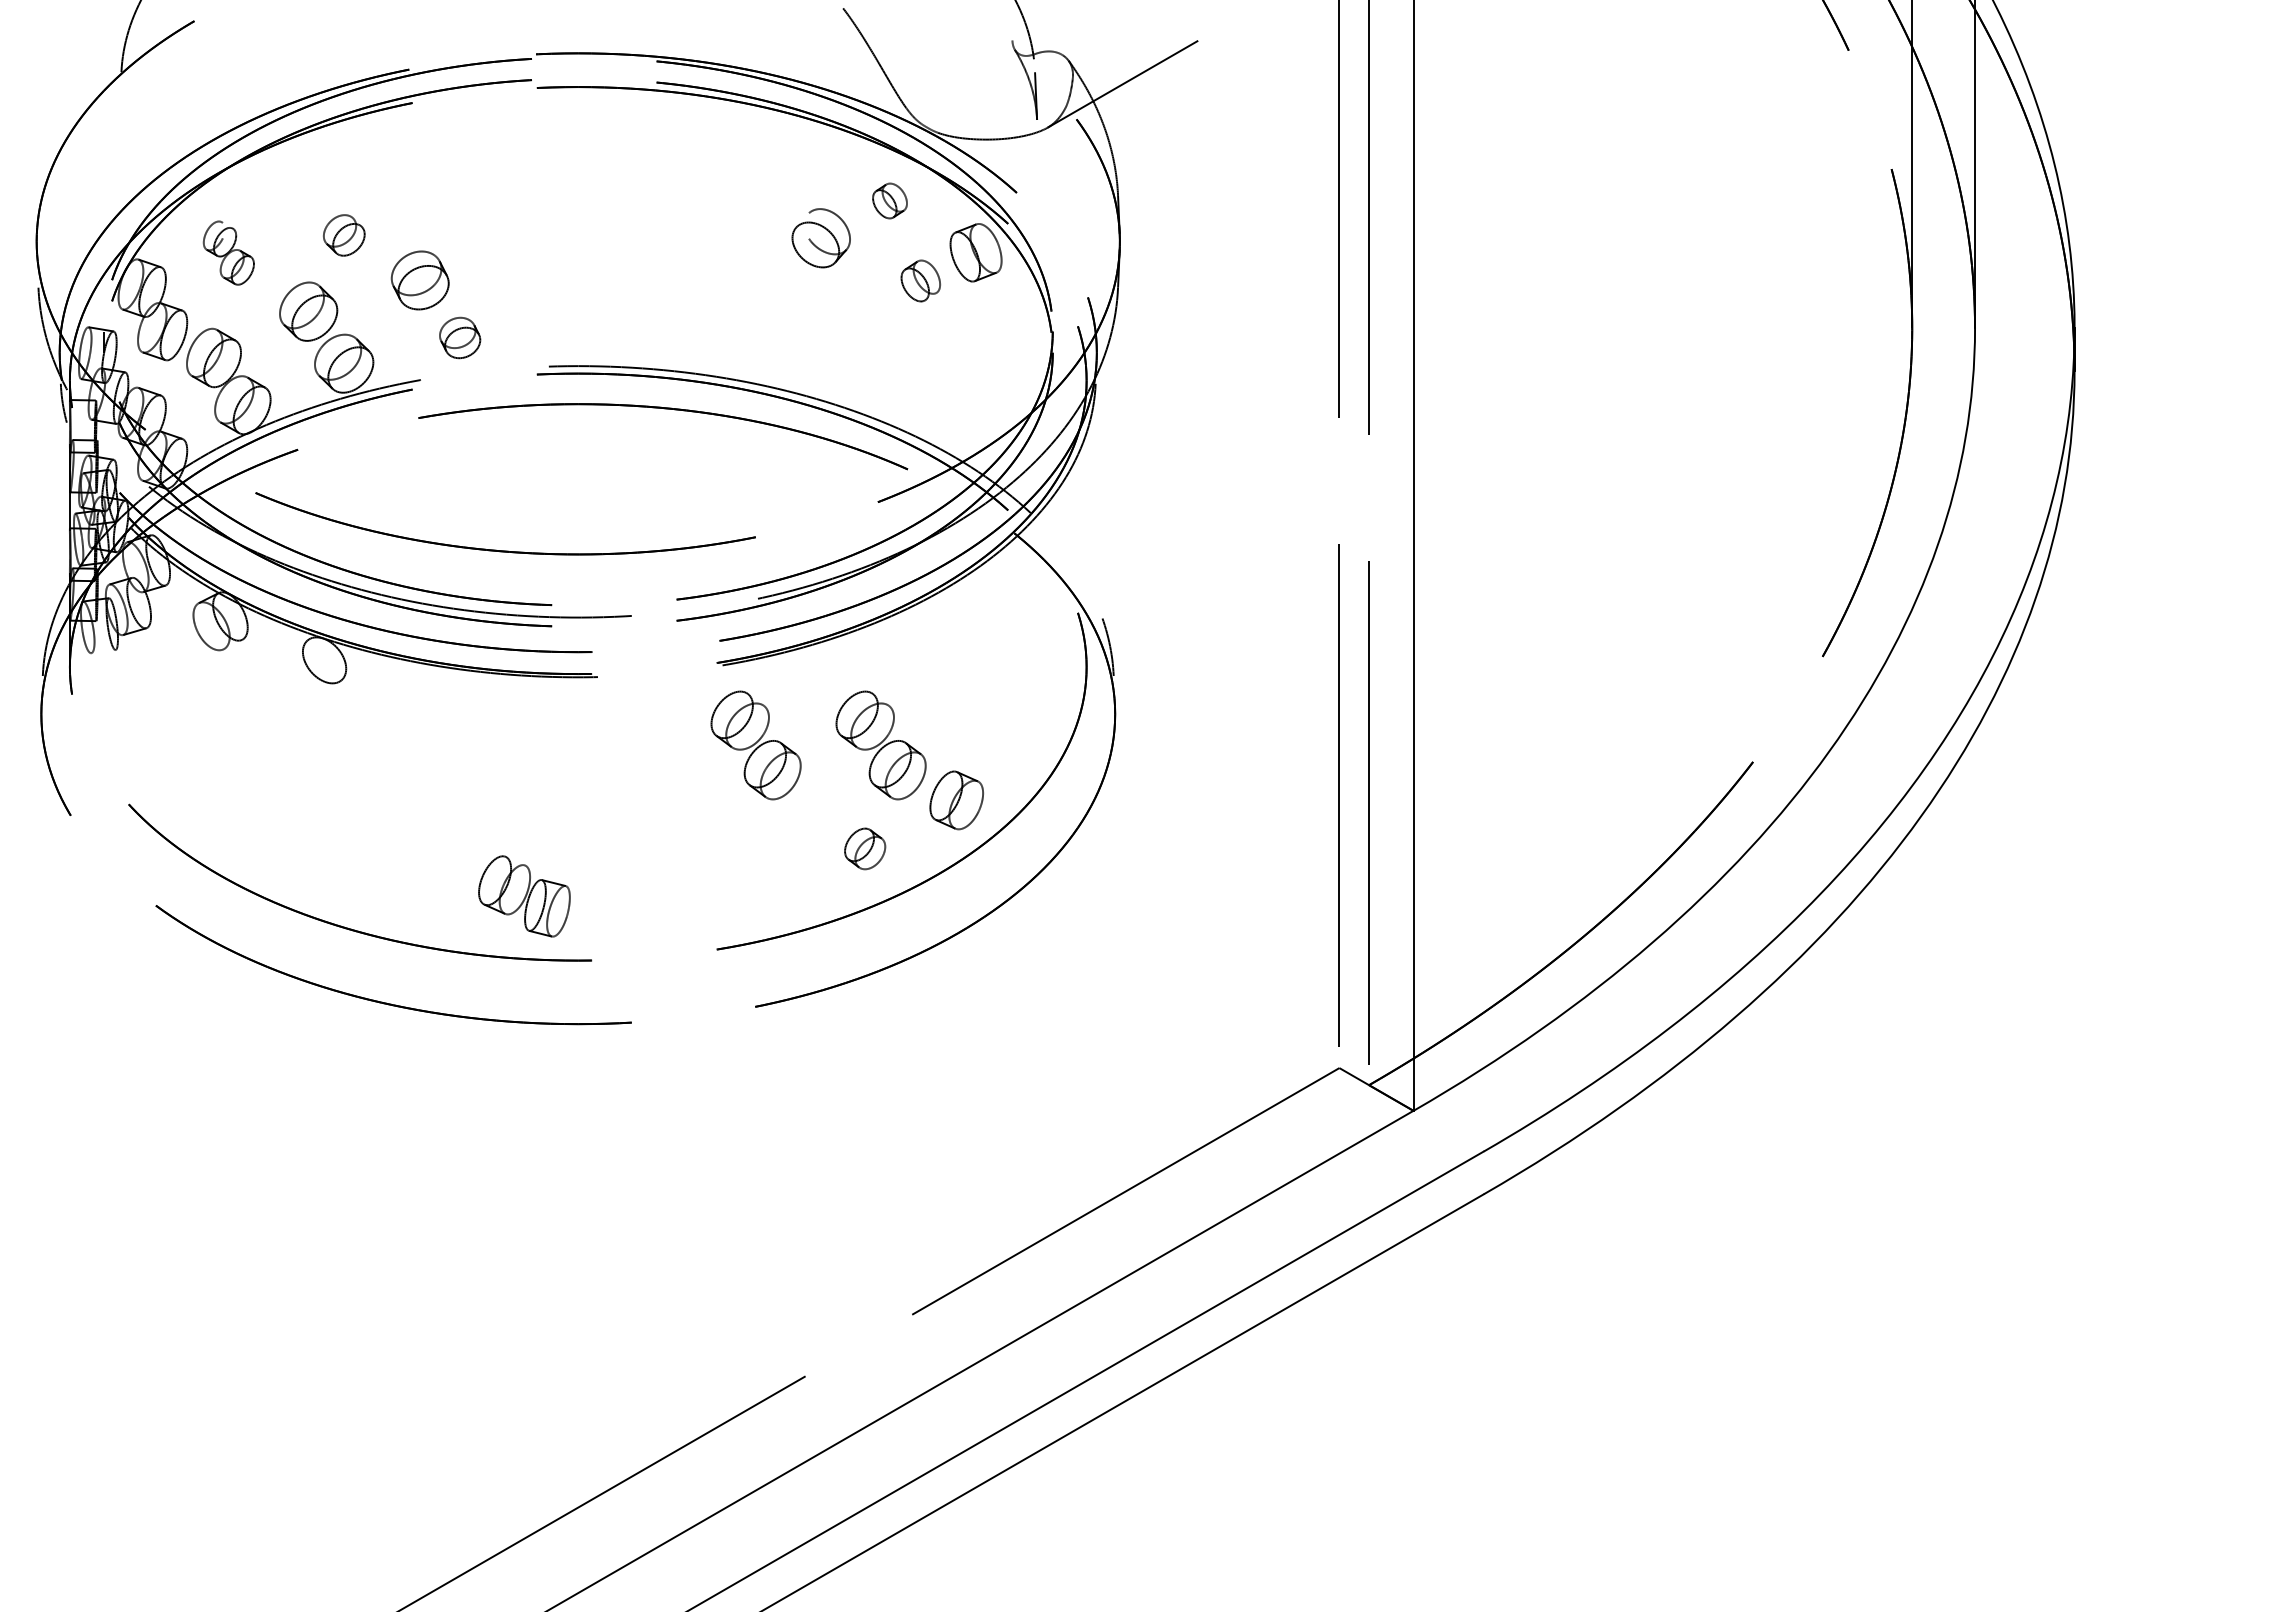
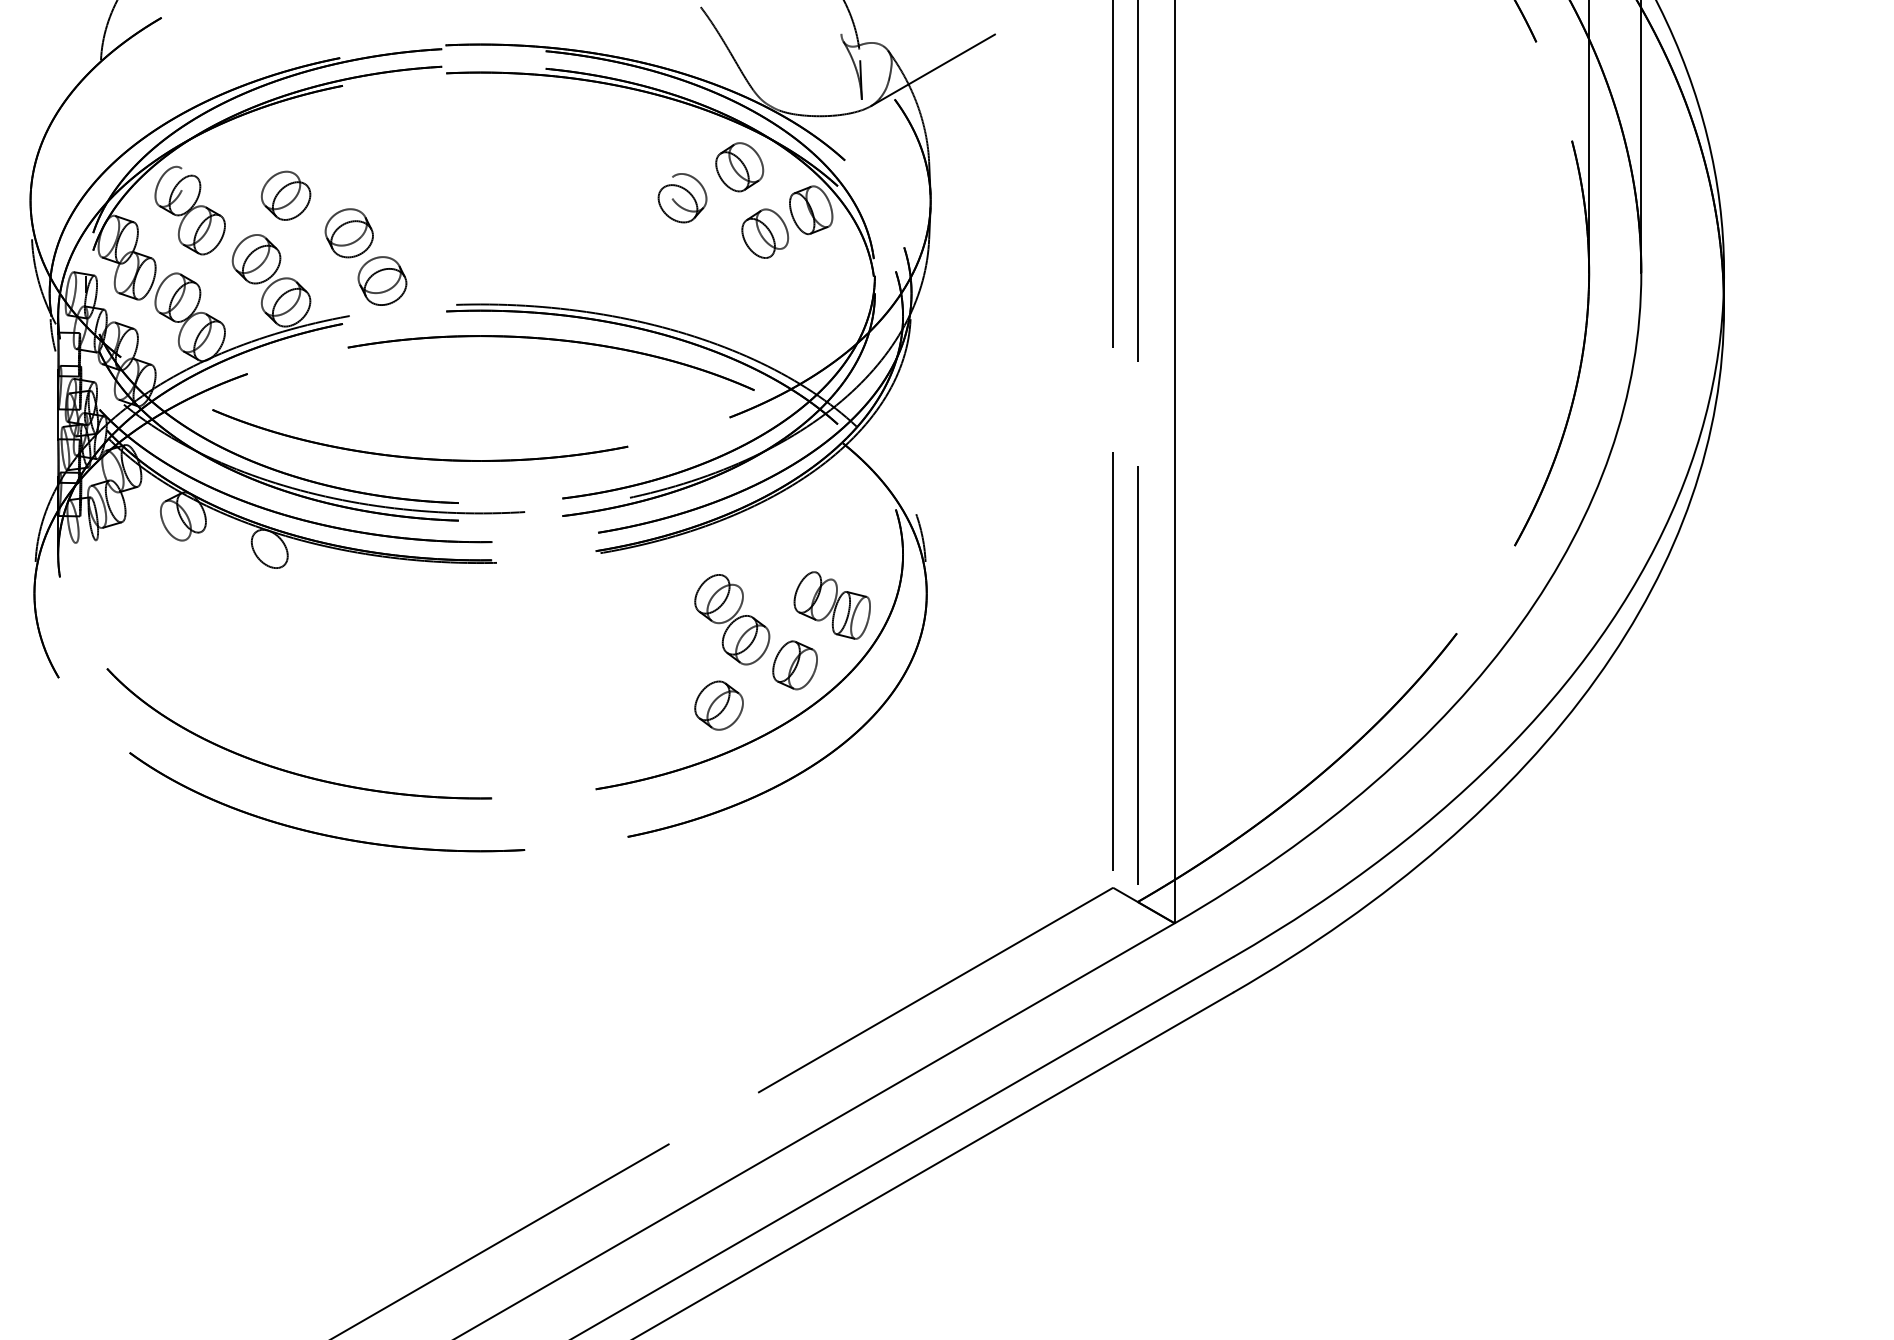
part: (889, 200) -> (739, 166), size x1.67
part: (344, 235) -> (286, 195), size x1.43
part: (228, 252) -> (189, 210), size x1.67
part: (920, 280) -> (765, 233), size x1.43
part: (459, 337) -> (381, 280), size x1.43
part: (755, 745) -> (627, 619), removed
part: (864, 848) -> (718, 705), size x1.43
part: (524, 896) -> (832, 605), moved

